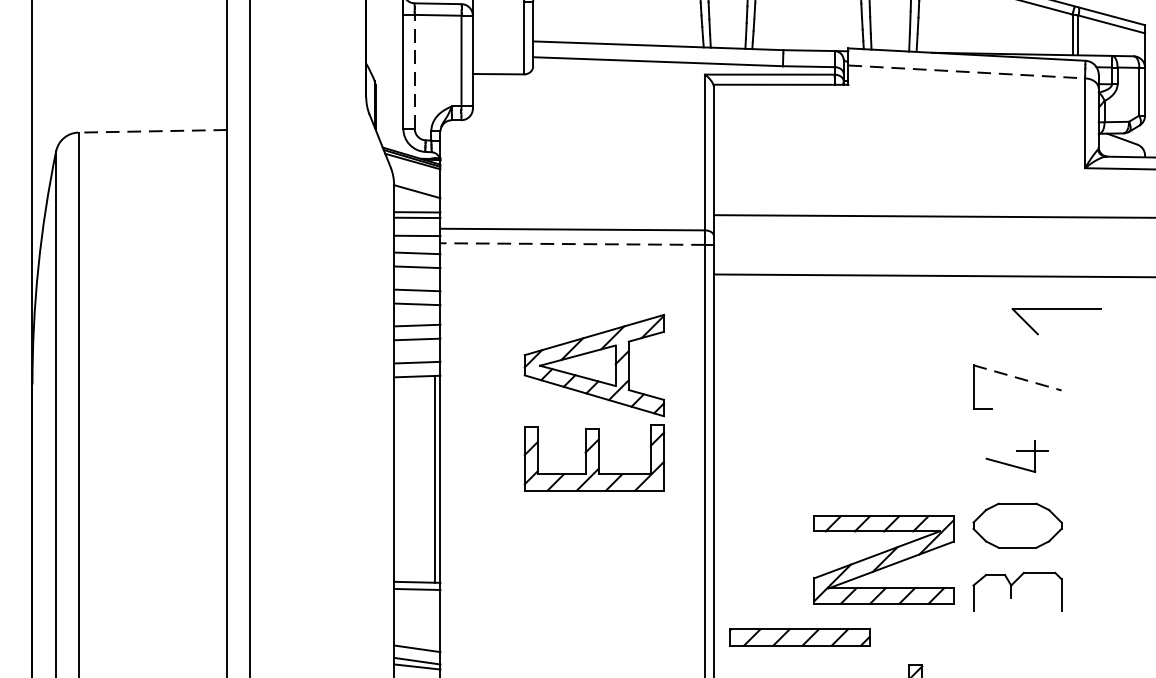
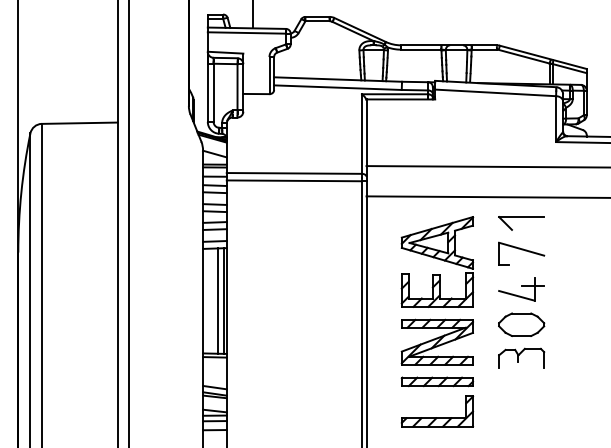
line: (414, 71) -> (213, 92), dashed -> solid
line: (966, 71) -> (495, 92), dashed -> solid
line: (152, 131) -> (79, 123), dashed -> solid
line: (573, 243) -> (294, 180), dashed -> solid
part: (1056, 321) -> (521, 223), moved
line: (1019, 378) -> (522, 249), dashed -> solid
part: (594, 401) -> (437, 261), moved
part: (1017, 456) -> (521, 289), size x1.43
line: (424, 478) -> (218, 300), added
part: (882, 558) -> (436, 341), moved
part: (800, 636) -> (437, 381), moved

